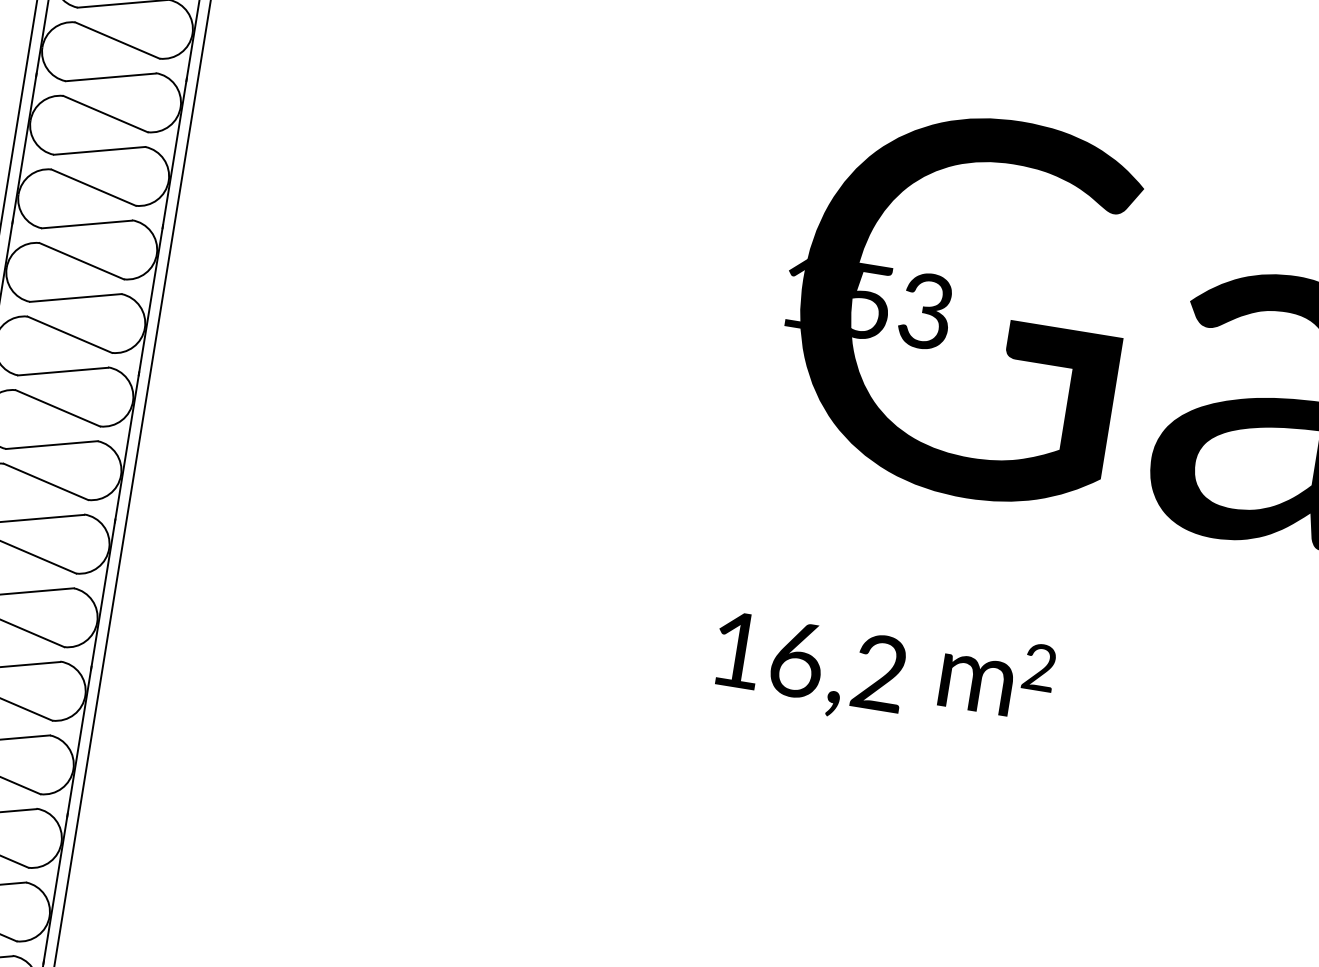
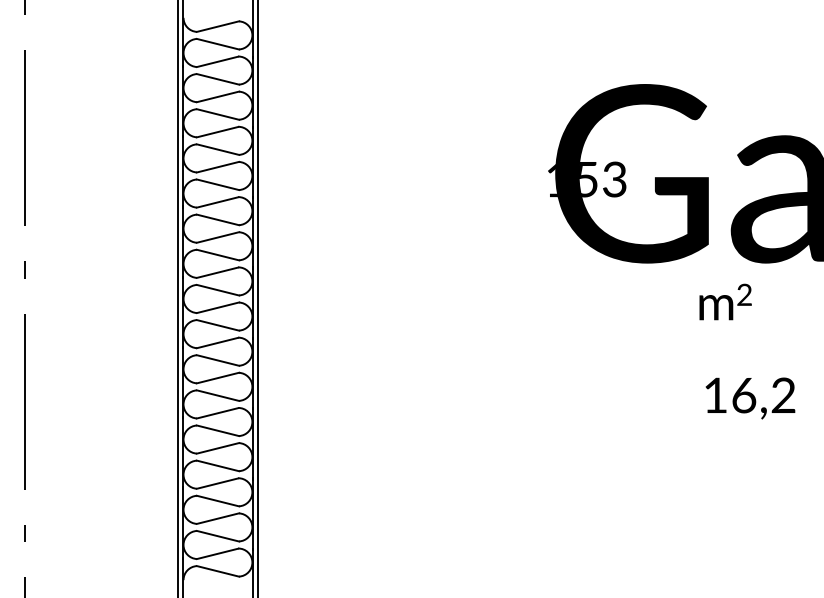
text: (809, 668) -> (750, 398), moved
text: (997, 674) -> (725, 301), moved

